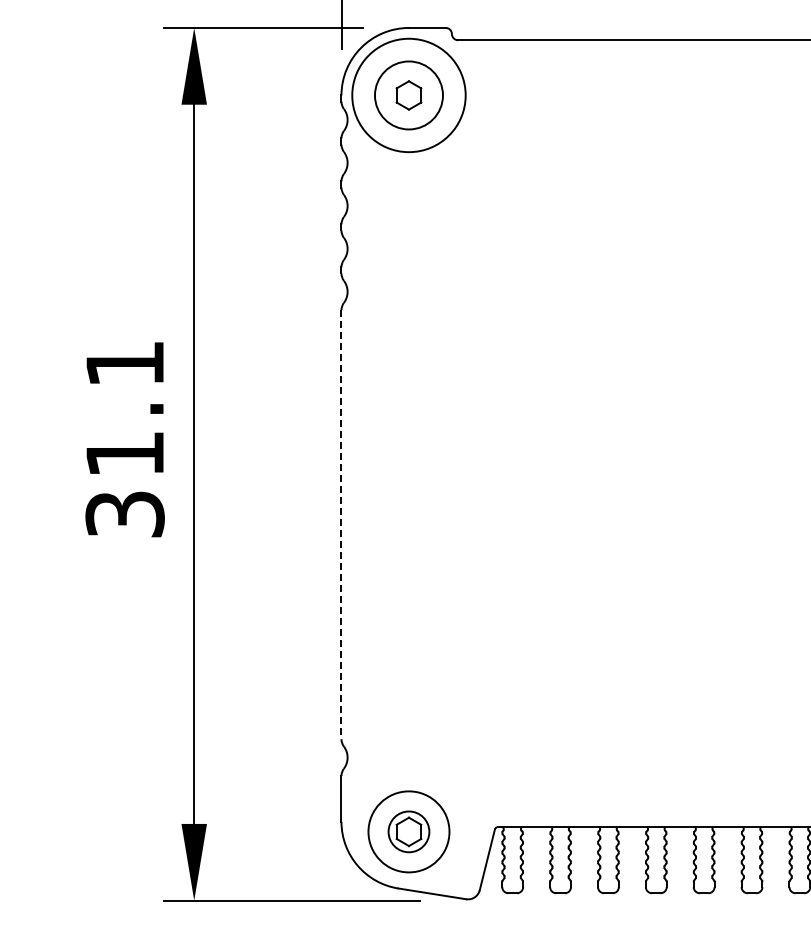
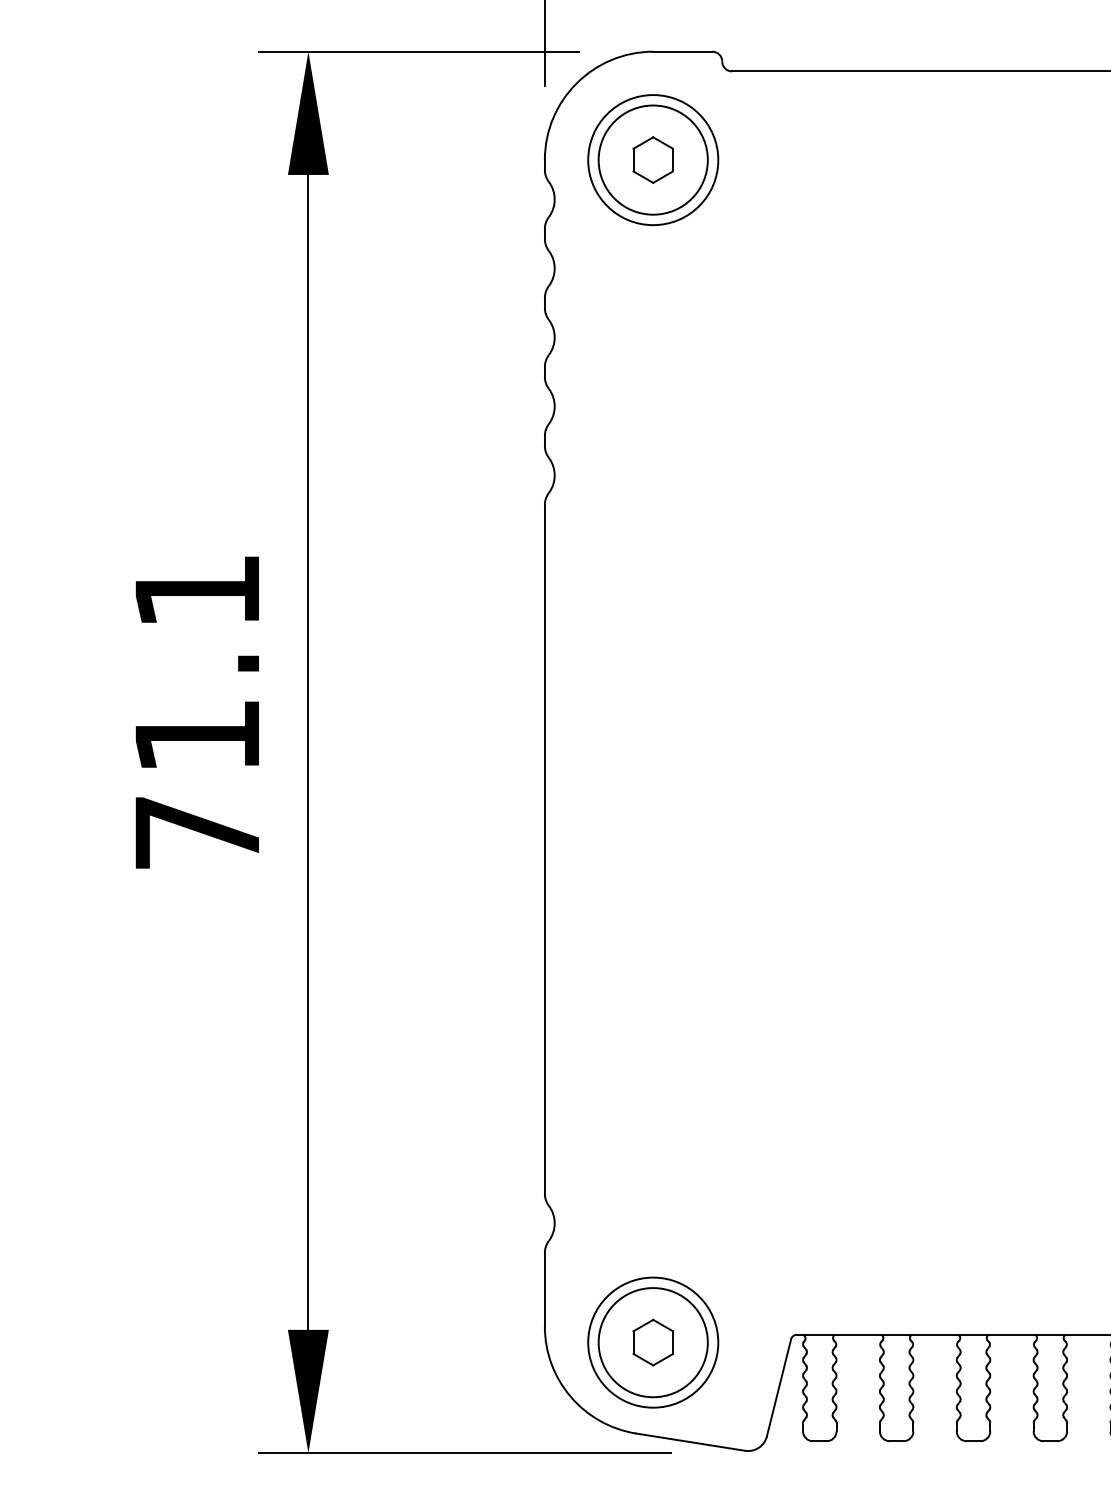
circle: (408, 94) -> (652, 158), size x0.71
text: (124, 514) -> (196, 832), 31.1 -> 71.1
line: (341, 525) -> (544, 850), dashed -> solid
circle: (408, 831) -> (652, 1342), size x1.67

